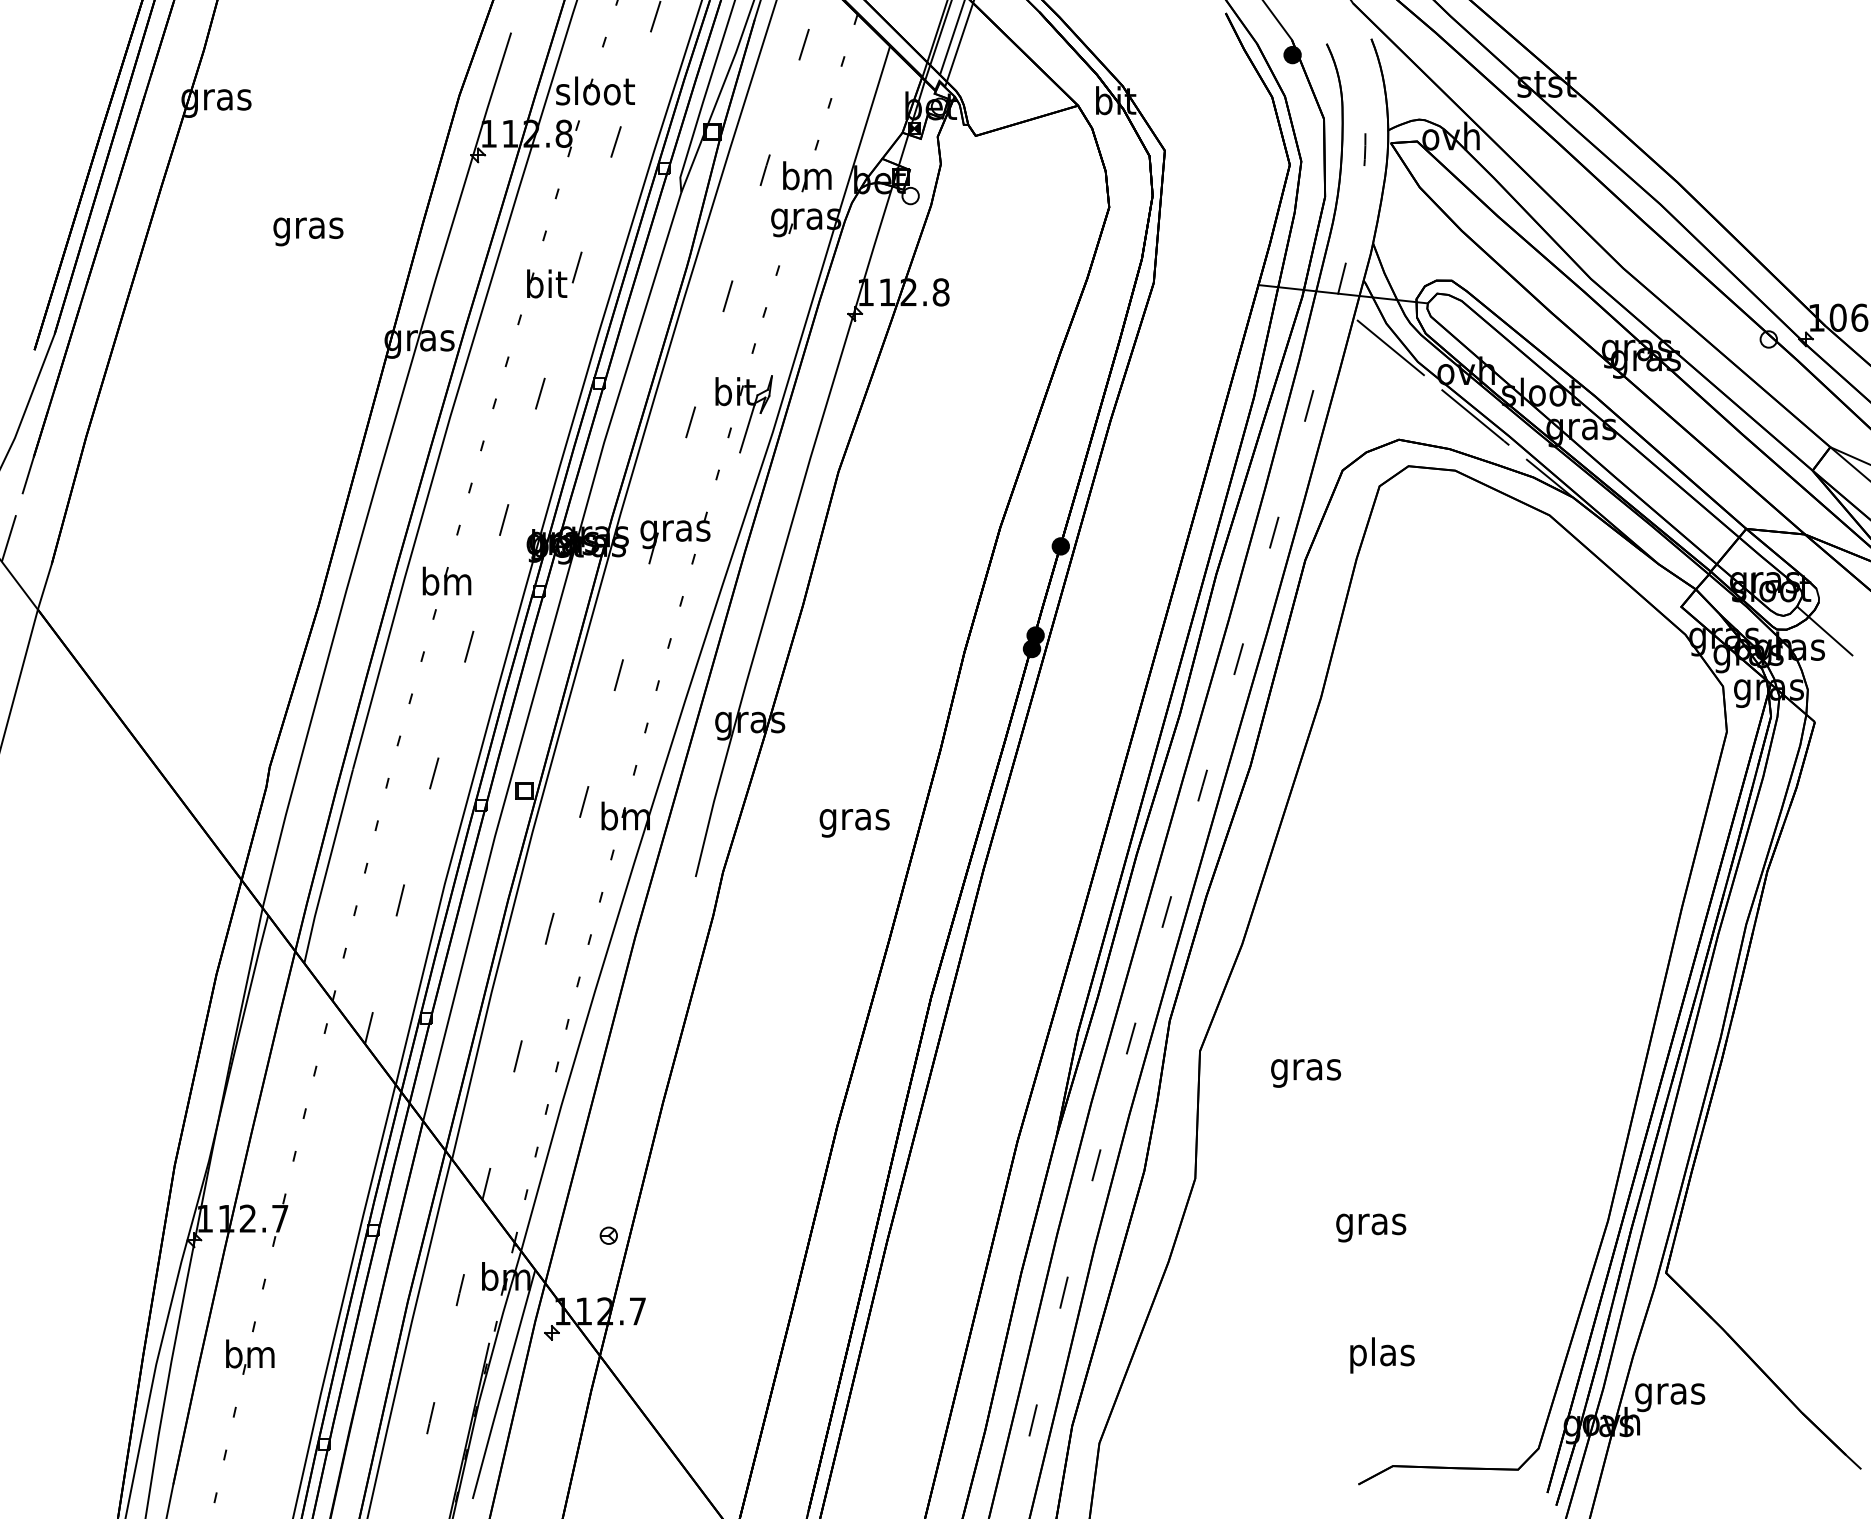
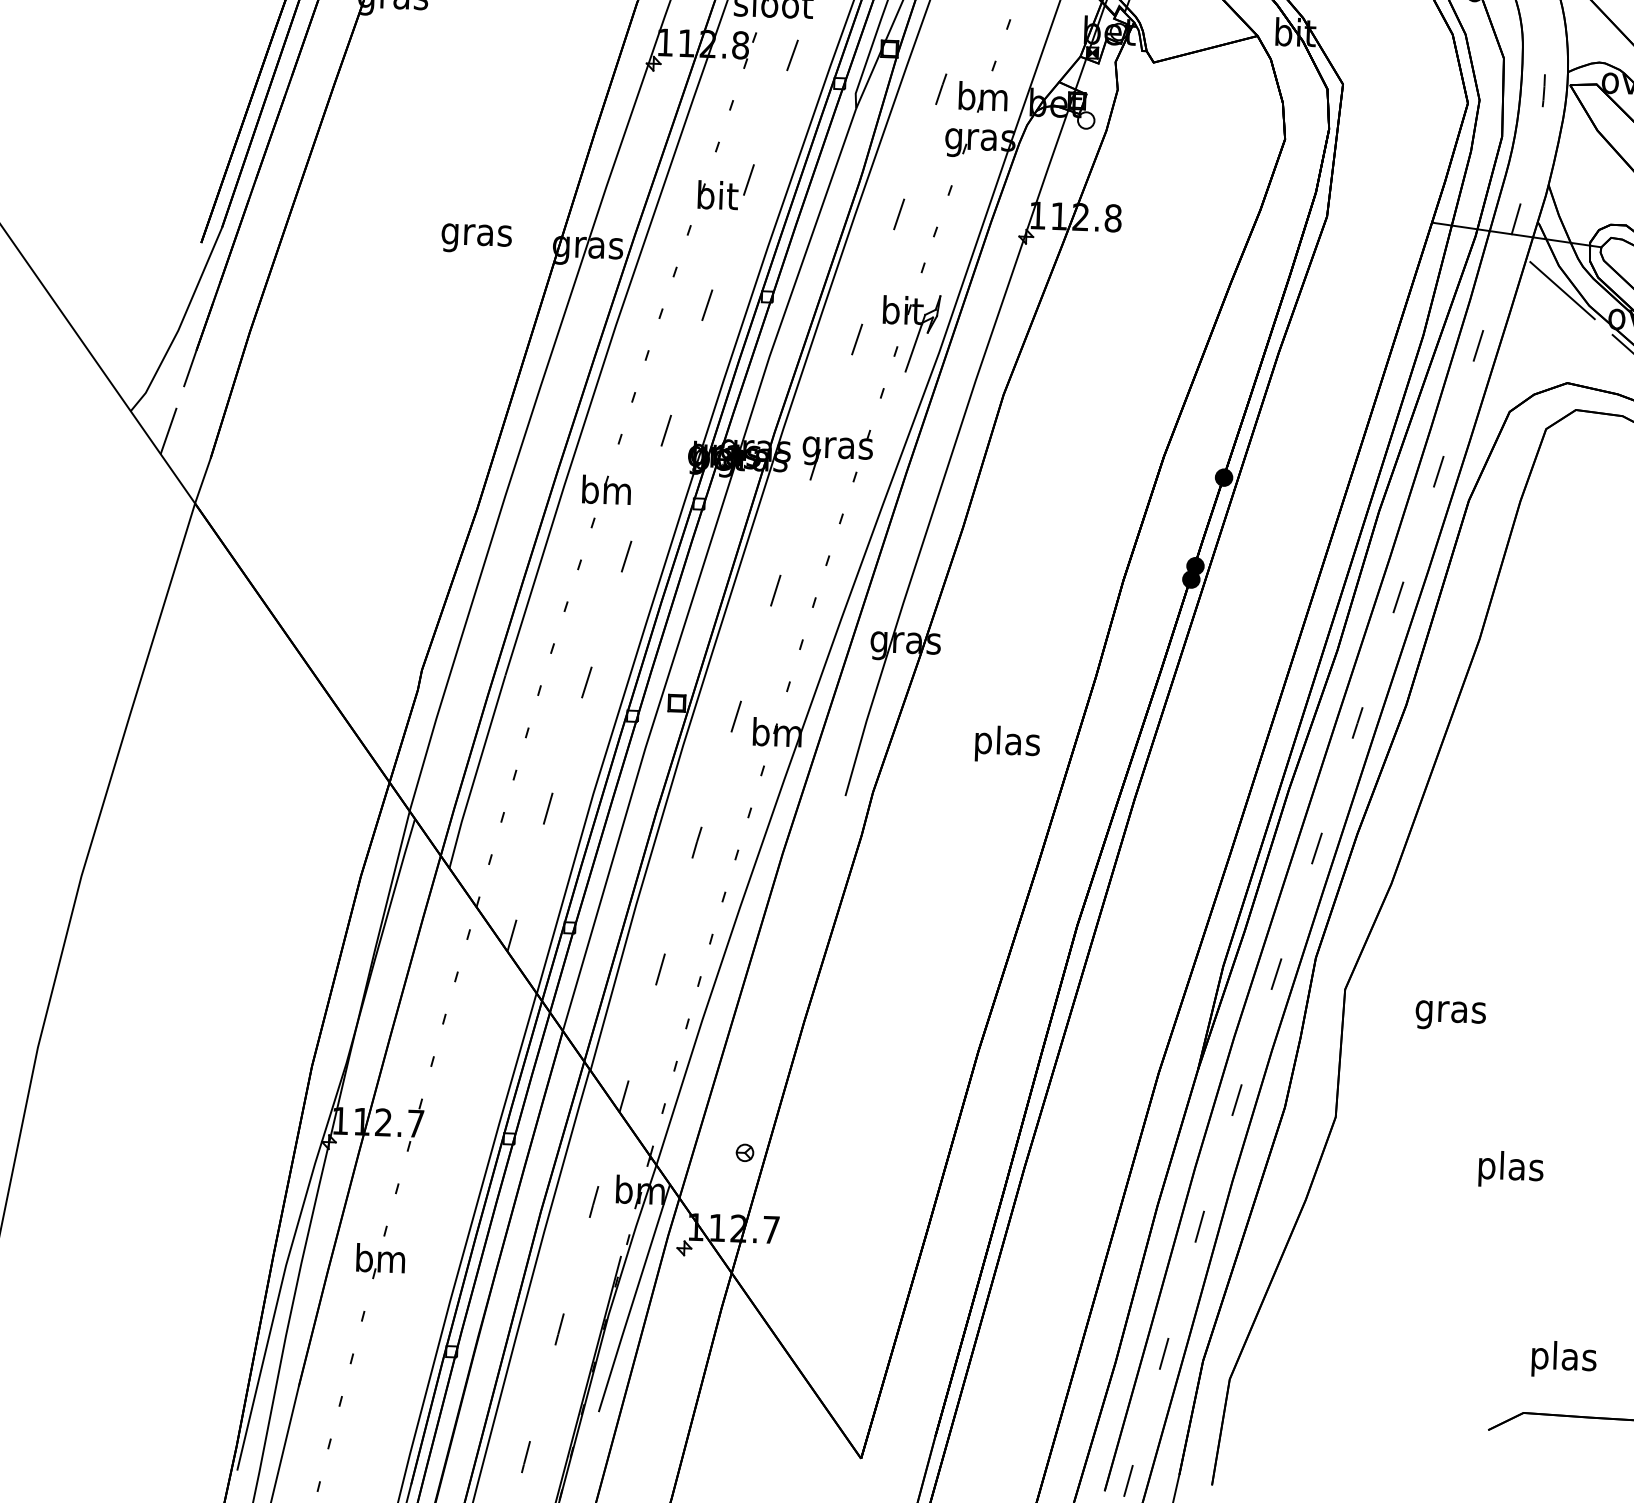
text: (308, 231) -> (476, 238), moved
text: (854, 819) -> (1006, 744), gras -> plas
text: (1371, 1224) -> (1510, 1169), gras -> plas
text: (1382, 1355) -> (1564, 1359), moved

